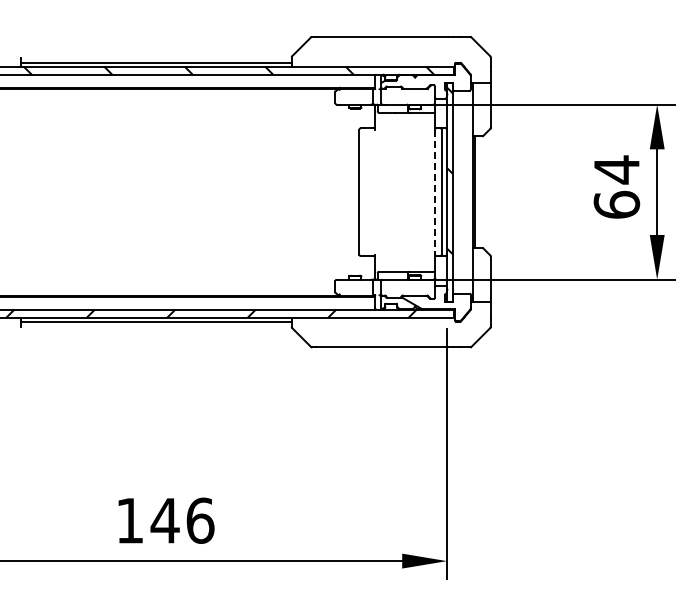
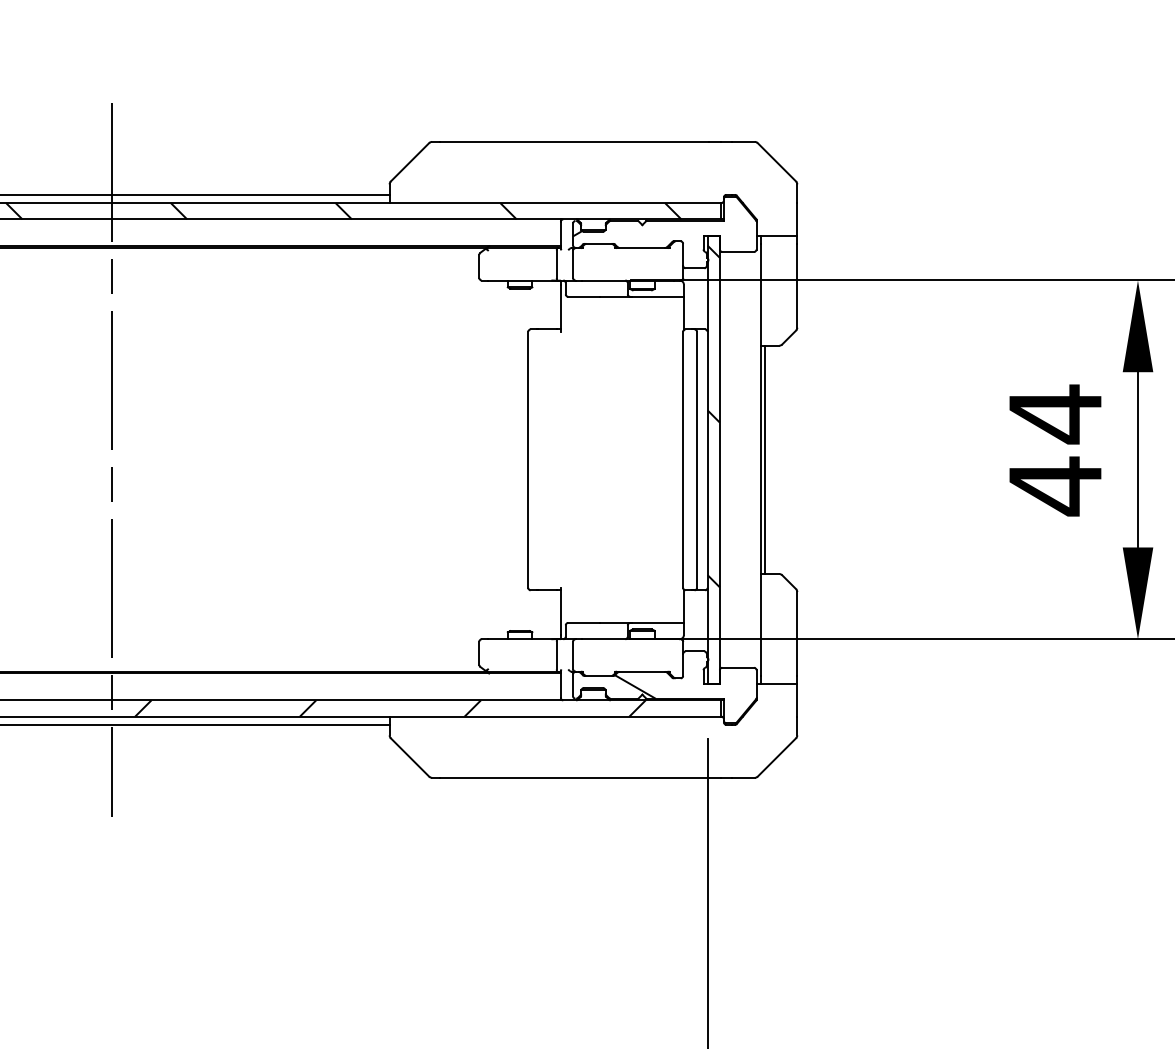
line: (156, 191) -> (112, 458), added
line: (435, 192) -> (684, 460), dashed -> solid
text: (616, 204) -> (1054, 485), 64 -> 44

